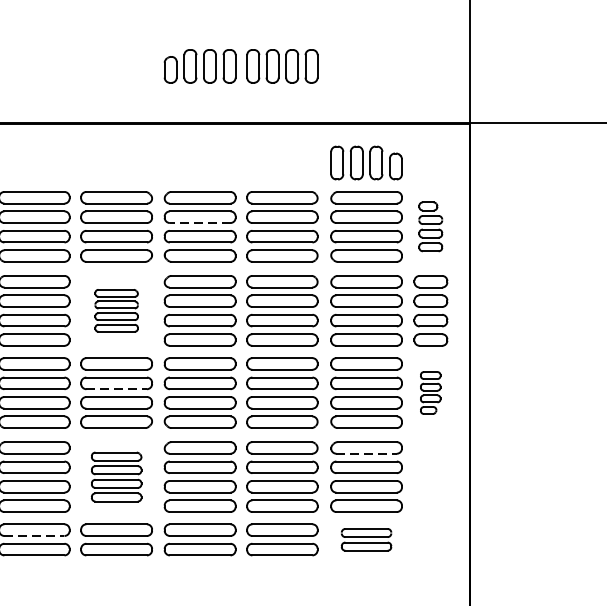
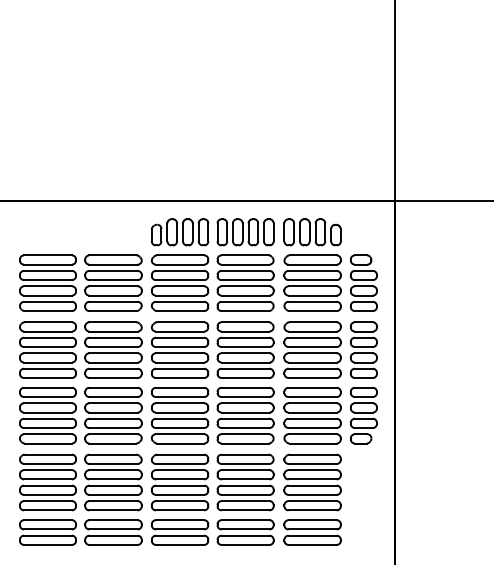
part: (240, 66) -> (212, 232), moved
line: (199, 223) -> (179, 280), dashed -> solid
part: (430, 225) -> (363, 282), size x1.43
part: (116, 310) -> (113, 349), size x1.67
line: (117, 389) -> (114, 412), dashed -> solid
part: (430, 392) -> (363, 415), size x1.67
line: (367, 453) -> (313, 463), dashed -> solid
part: (116, 477) -> (113, 482), size x1.43
line: (35, 536) -> (48, 529), dashed -> solid
part: (366, 539) -> (312, 532), size x1.43

